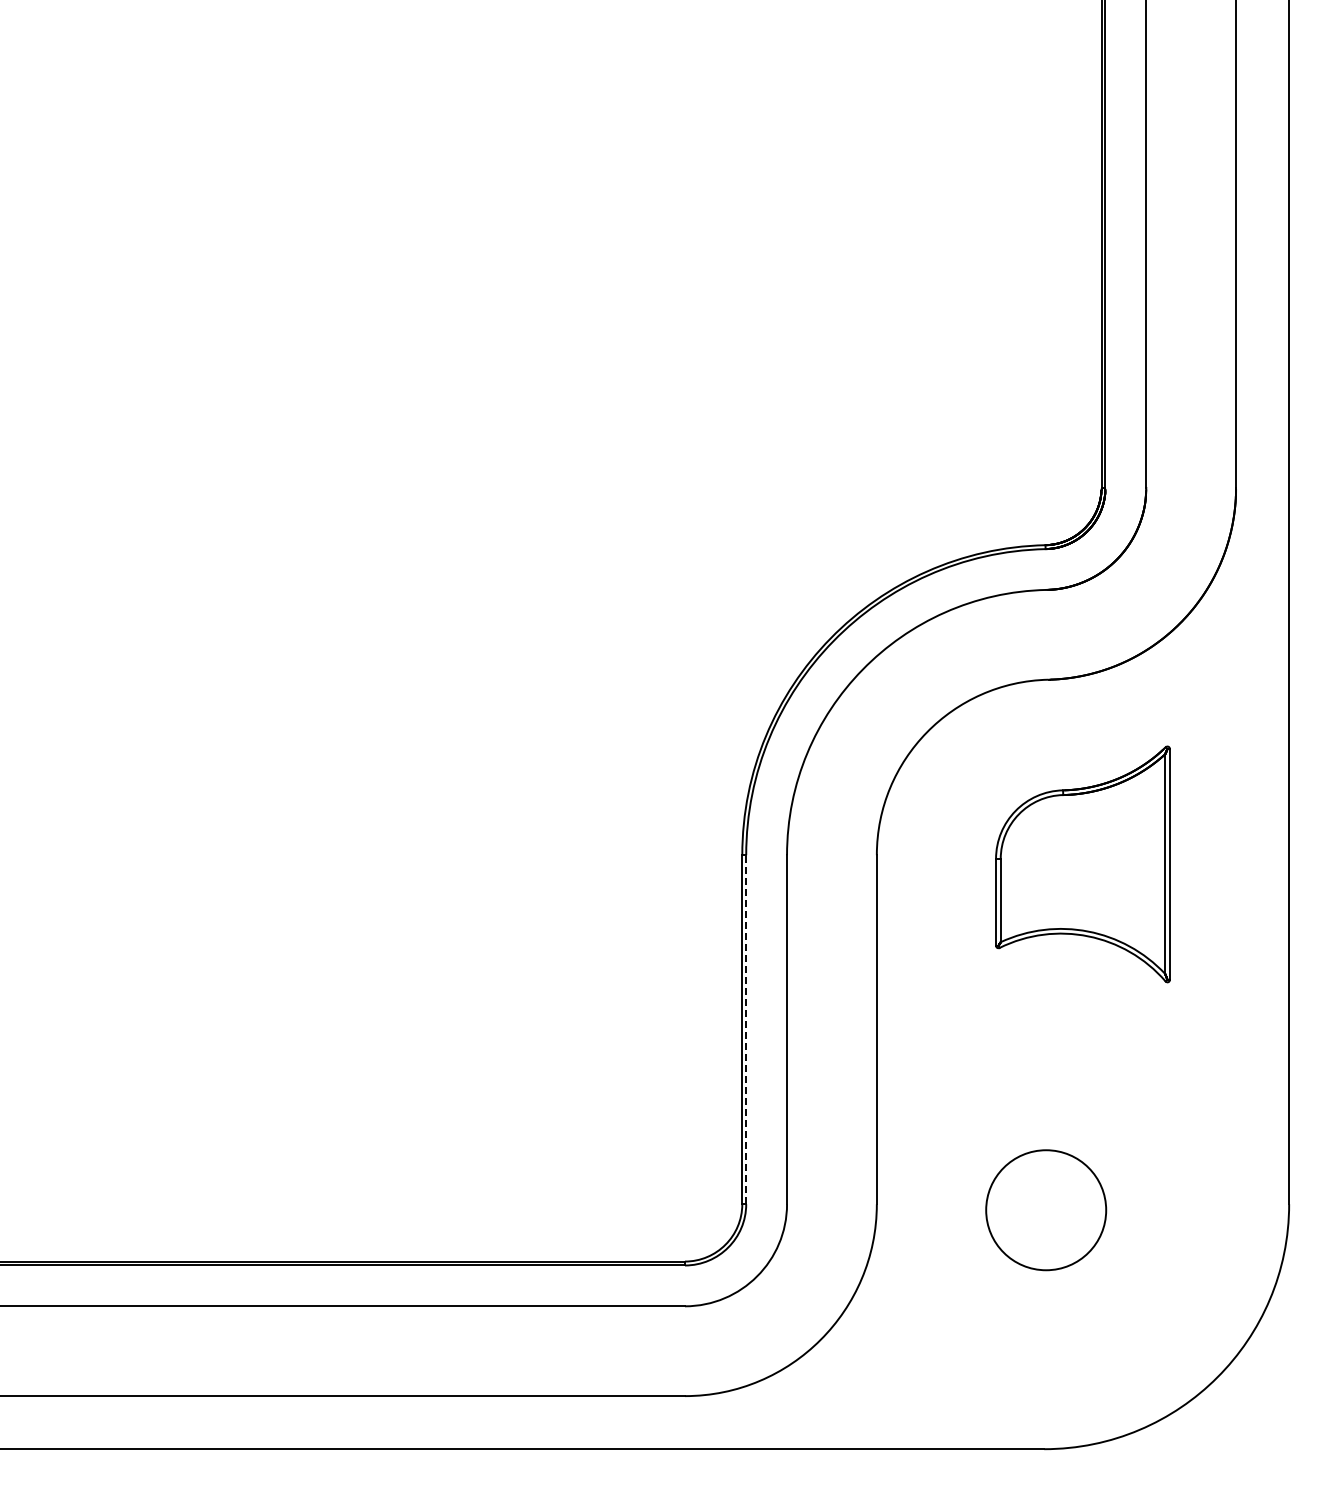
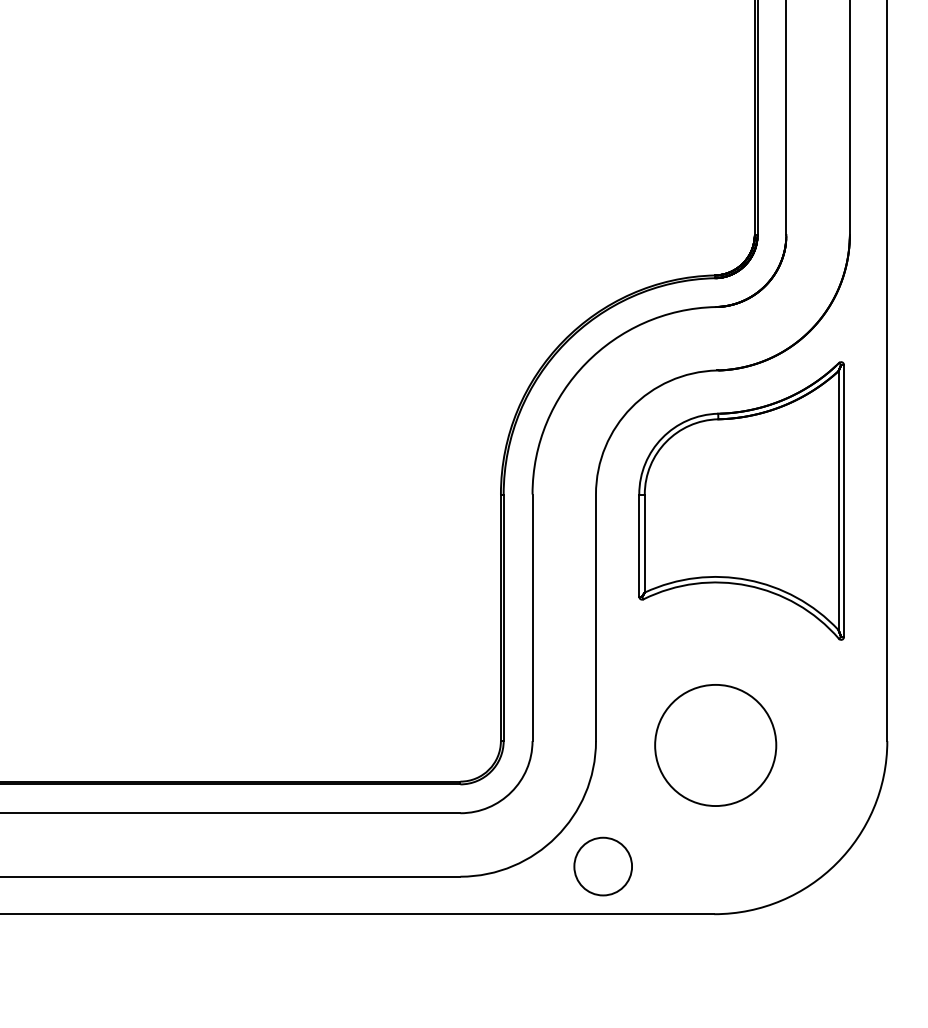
part: (1082, 864) -> (741, 501), size x1.67
line: (746, 1029) -> (503, 617), dashed -> solid
circle: (1045, 1209) -> (715, 744), size x1.43
circle: (886, 1381) -> (602, 866), added

